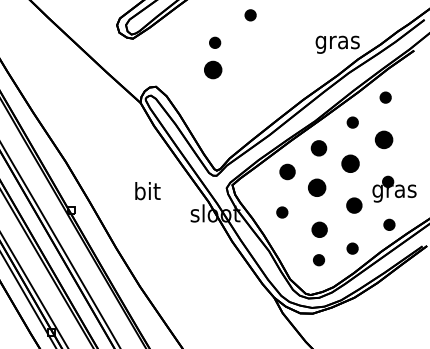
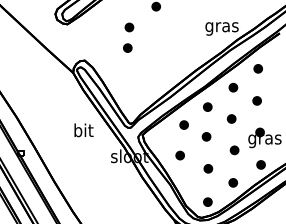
part: (212, 70) -> (127, 48), size x0.62
part: (384, 140) -> (257, 101), size x0.62
part: (318, 148) -> (207, 107), size x0.71
part: (350, 164) -> (231, 119), size x0.62
part: (287, 172) -> (184, 125), size x0.71
part: (317, 187) -> (206, 136), size x0.62
text: (147, 191) -> (83, 130), moved
part: (354, 205) -> (234, 150), size x0.71
part: (319, 230) -> (208, 169), size x0.71
part: (319, 260) -> (208, 202), moved

